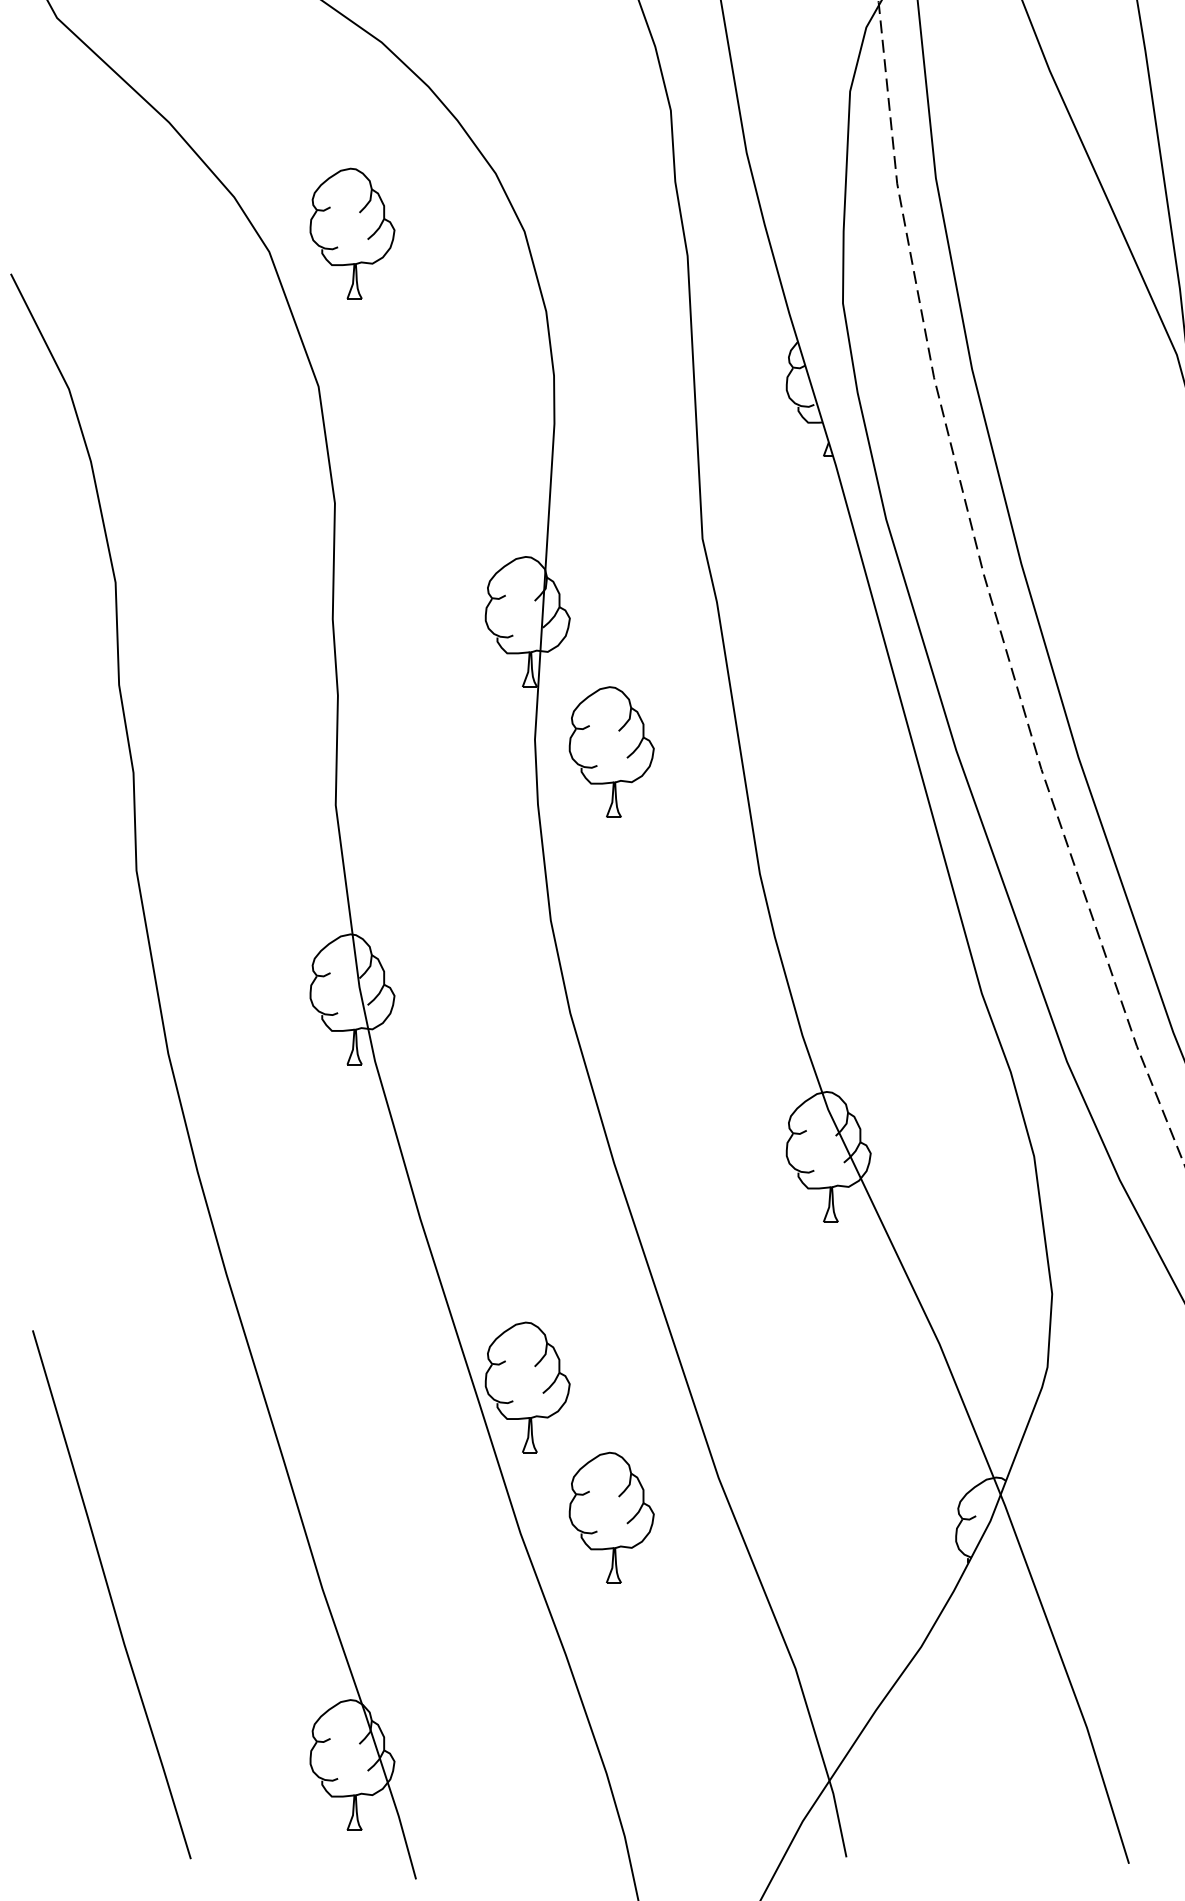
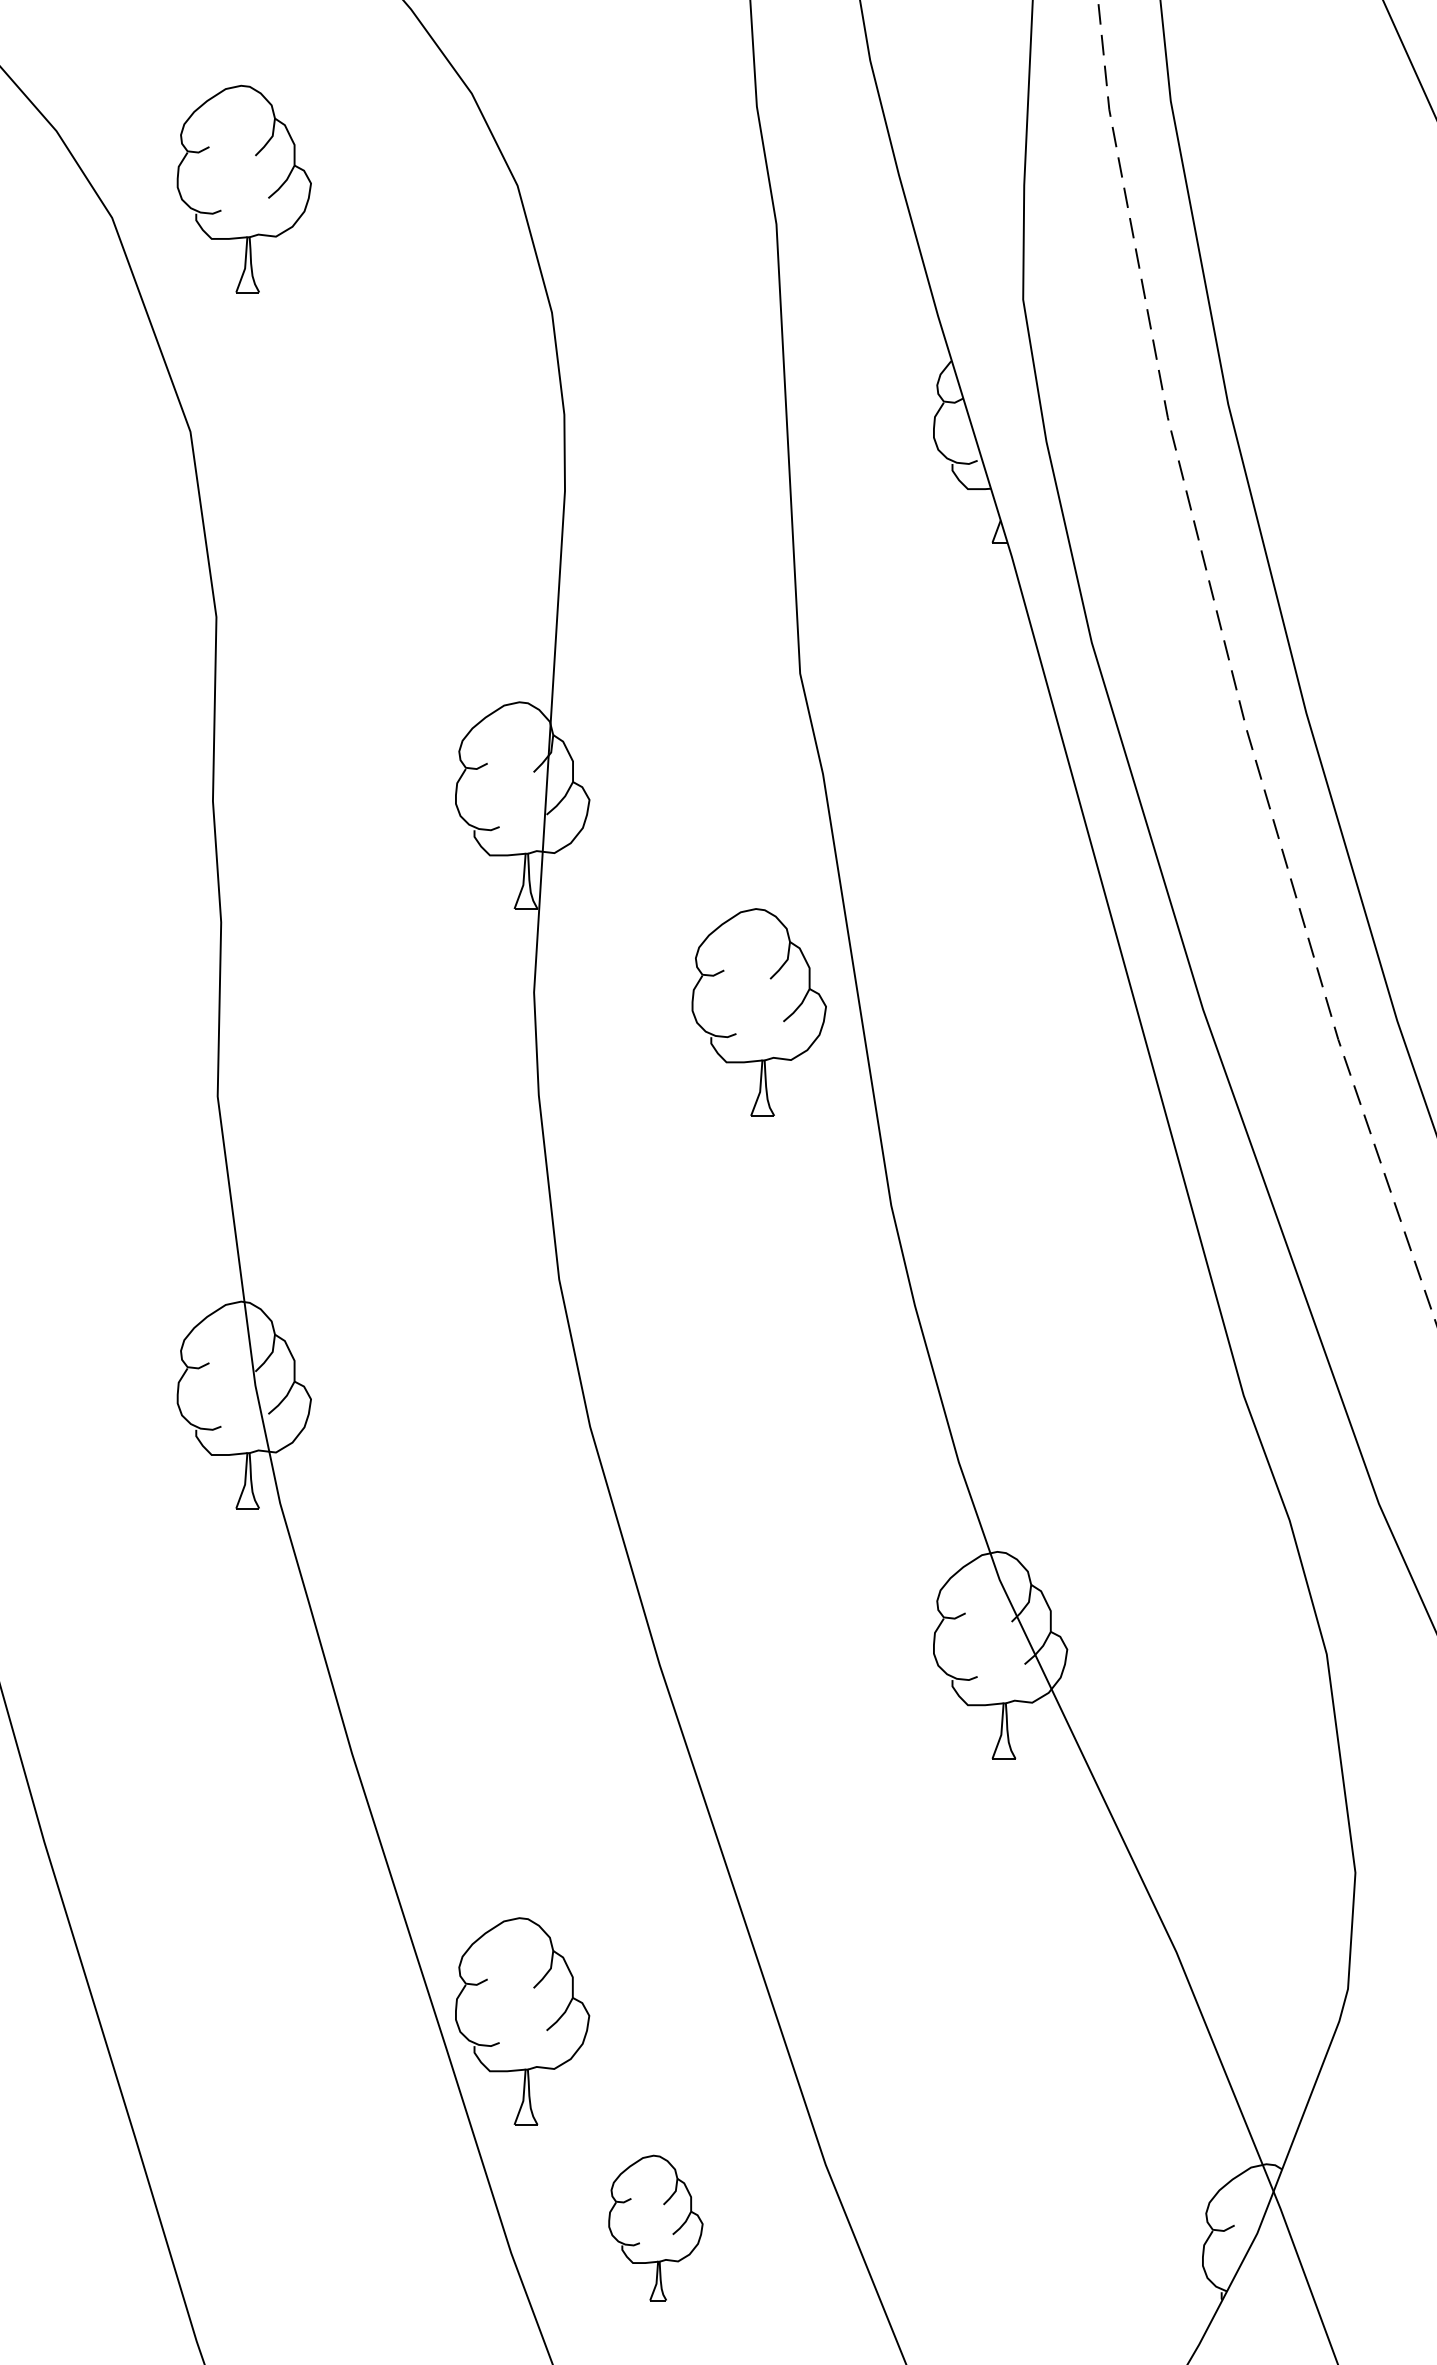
part: (611, 751) -> (758, 1011), moved
part: (611, 1517) -> (655, 2227), size x0.7

